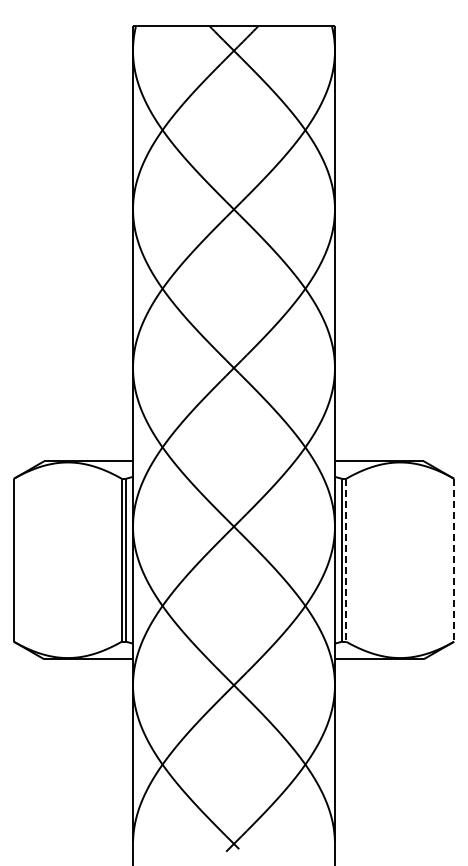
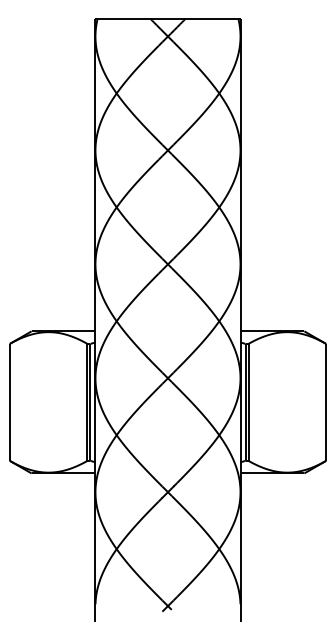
line: (346, 560) -> (248, 402), dashed -> solid
line: (454, 560) -> (326, 402), dashed -> solid

